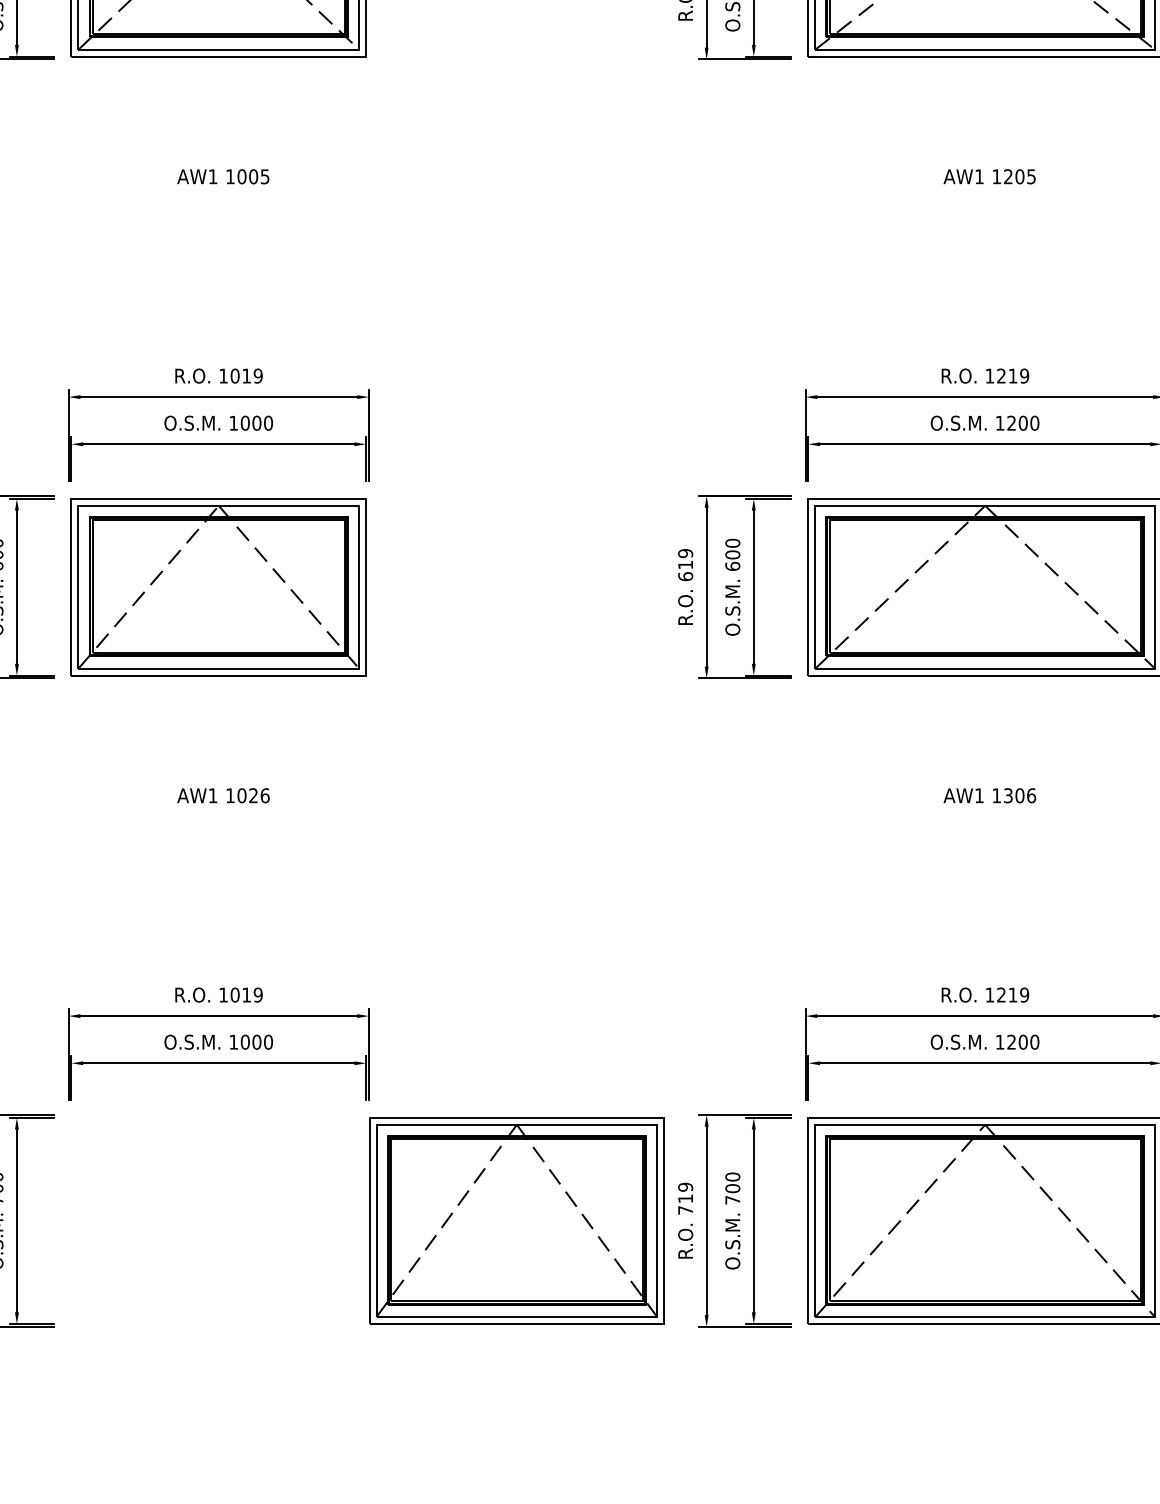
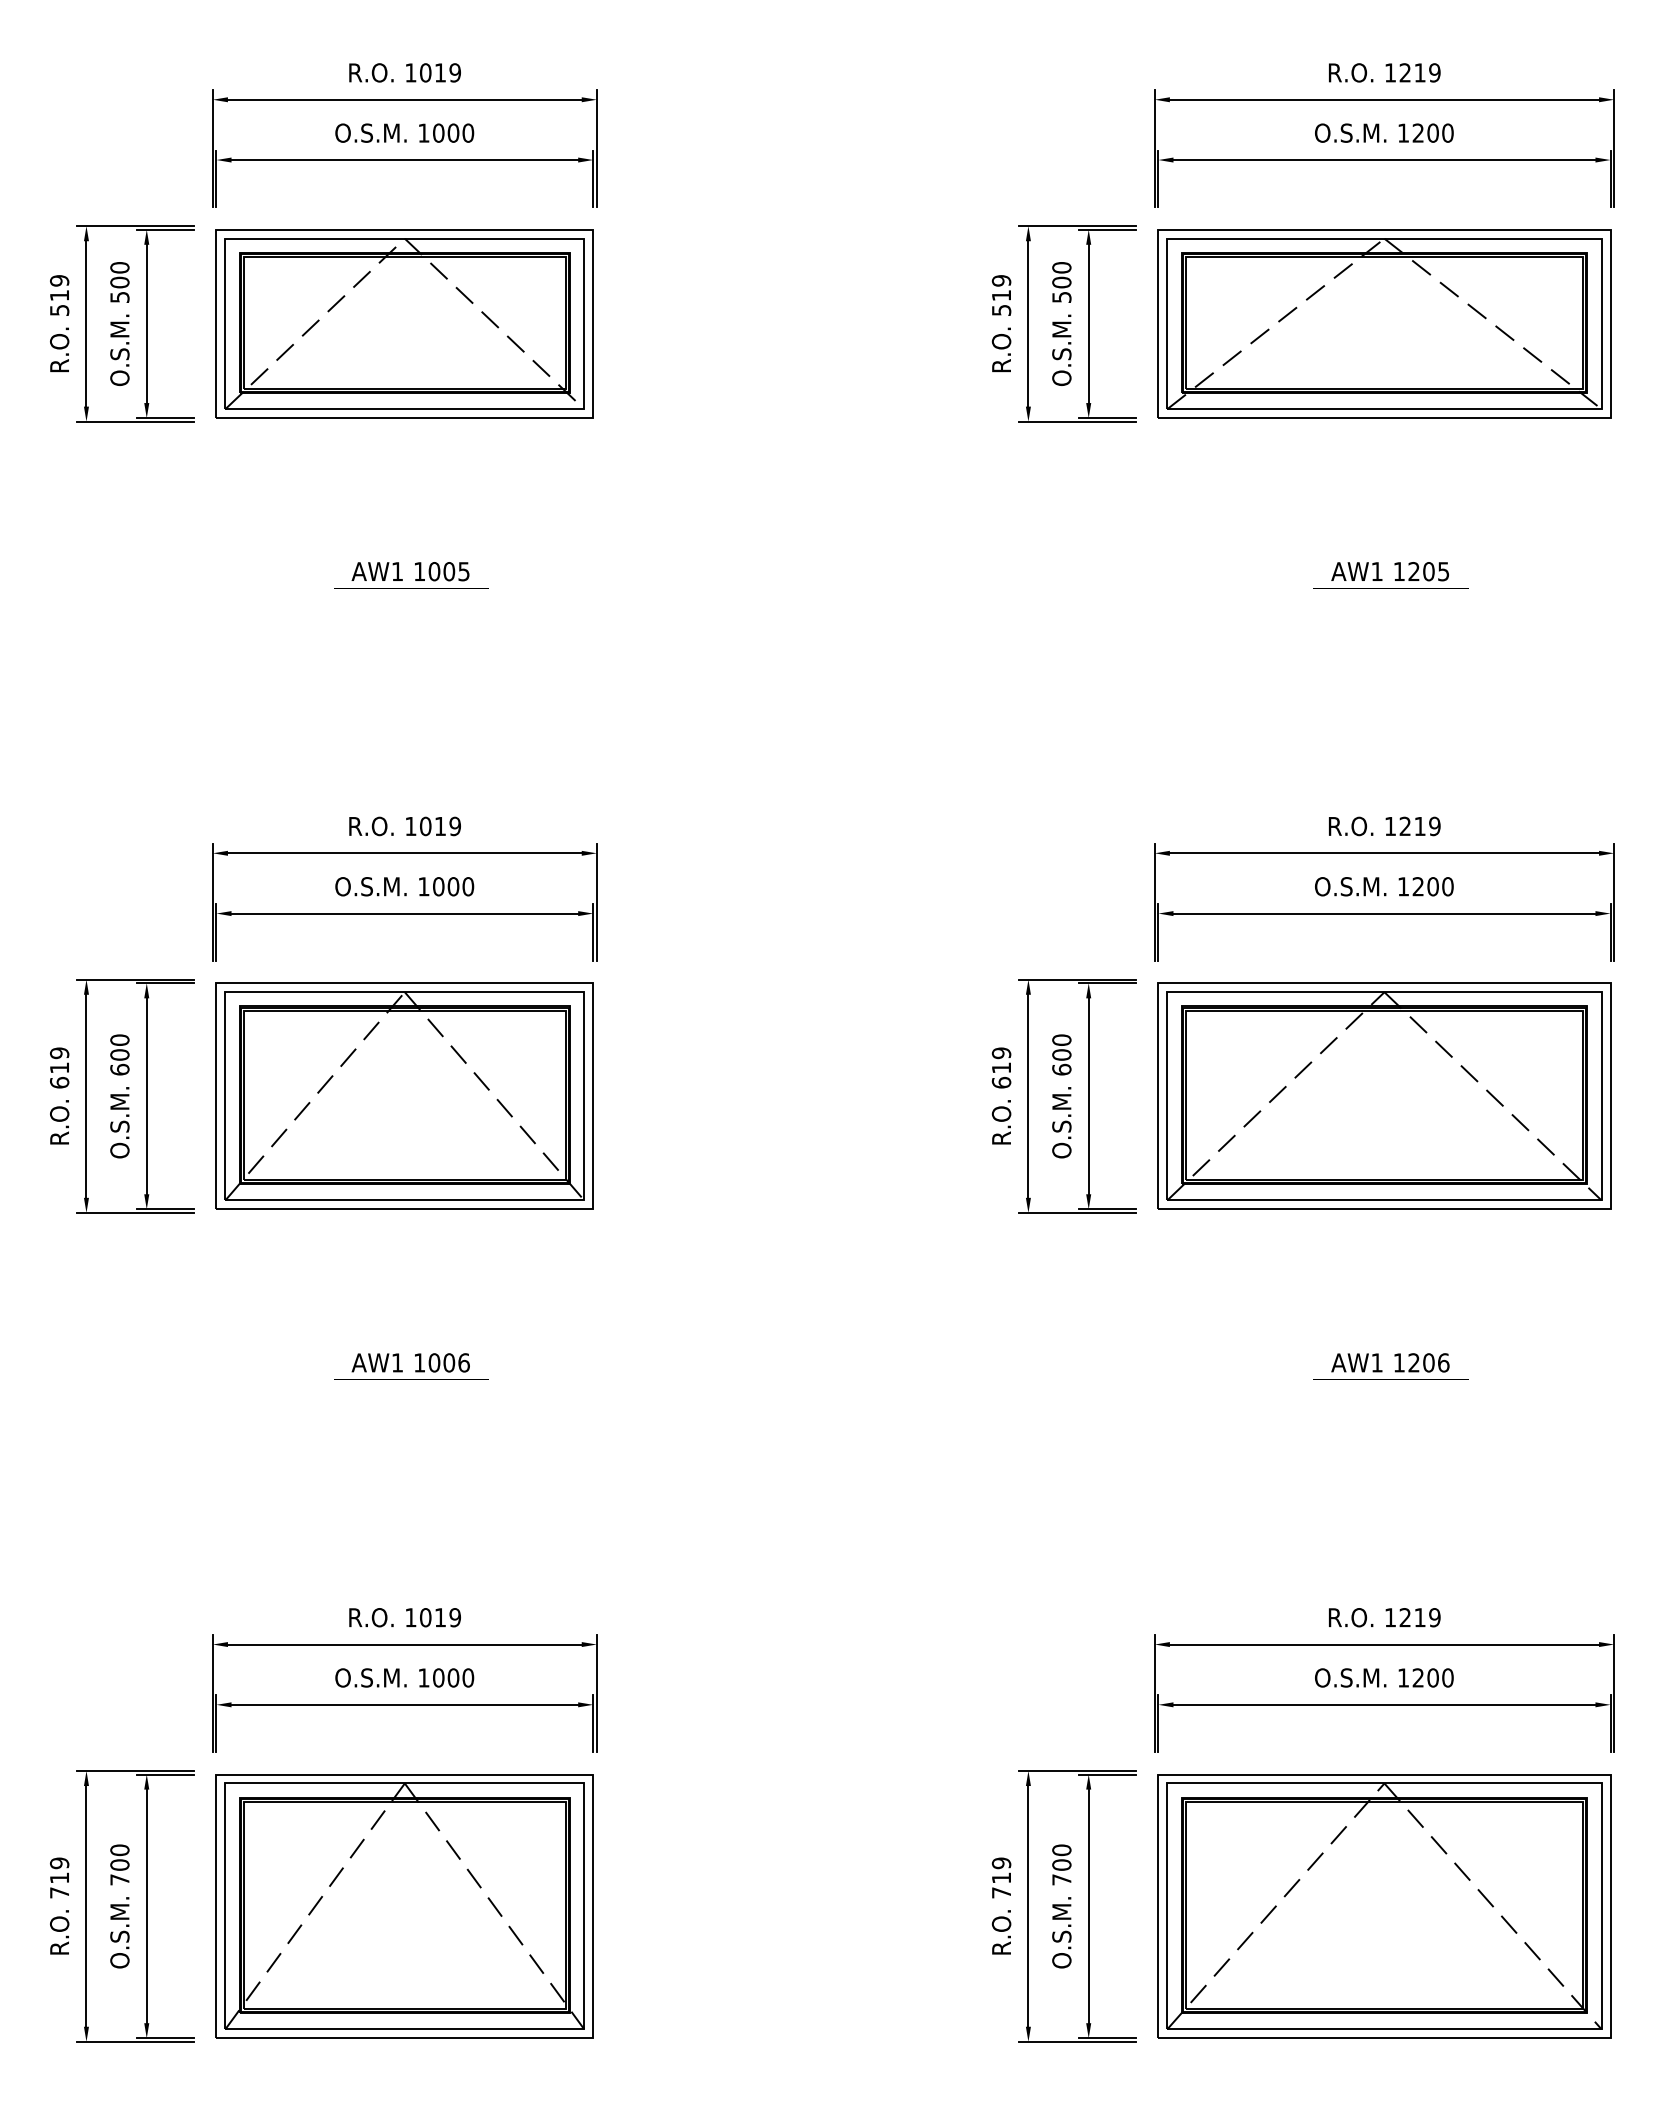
text: (253, 795) -> (449, 1362), 1026 -> 1006
text: (1007, 795) -> (1413, 1362), 1306 -> 1206
part: (516, 1221) -> (404, 1906), moved

